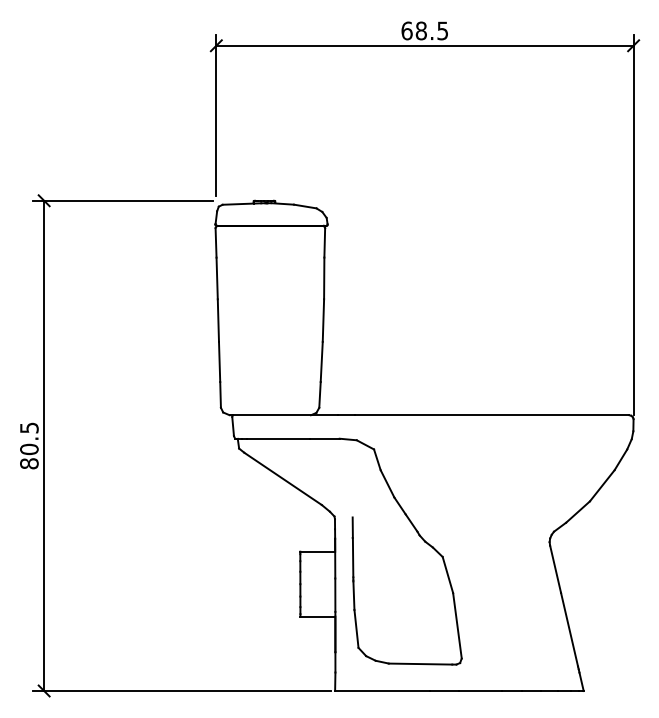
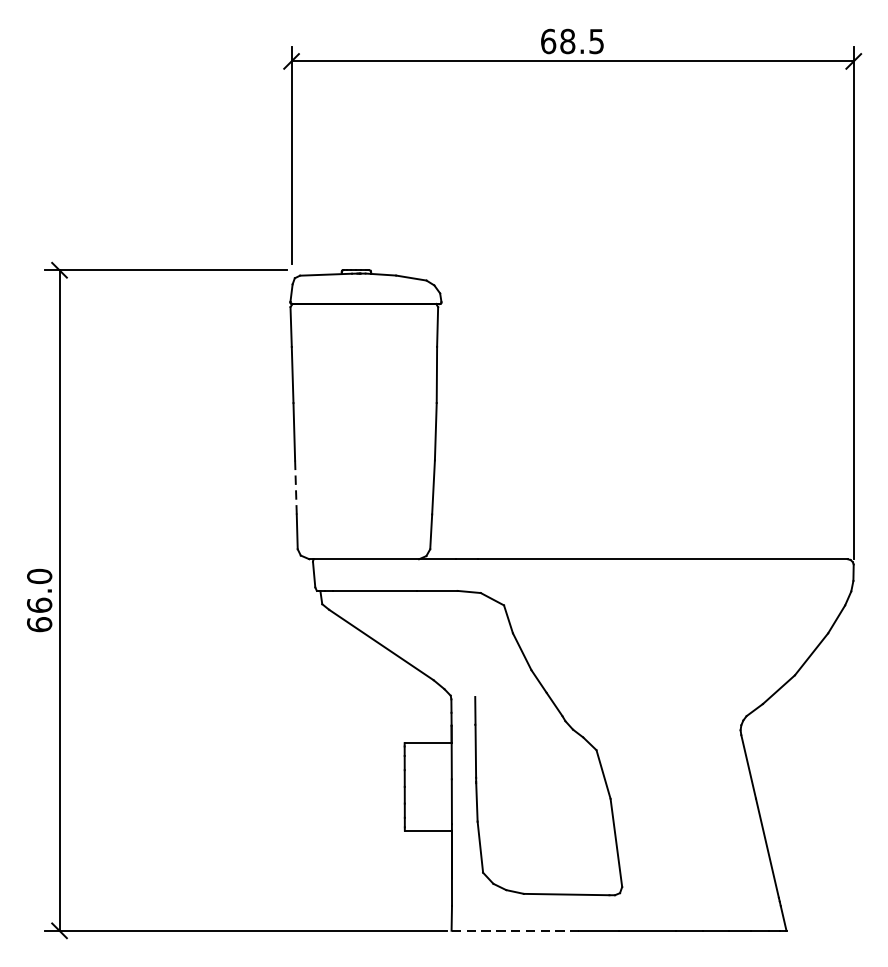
line: (219, 361) -> (295, 486), solid -> dashed
text: (29, 445) -> (39, 600), 80.5 -> 66.0
line: (383, 691) -> (516, 931), solid -> dashed

